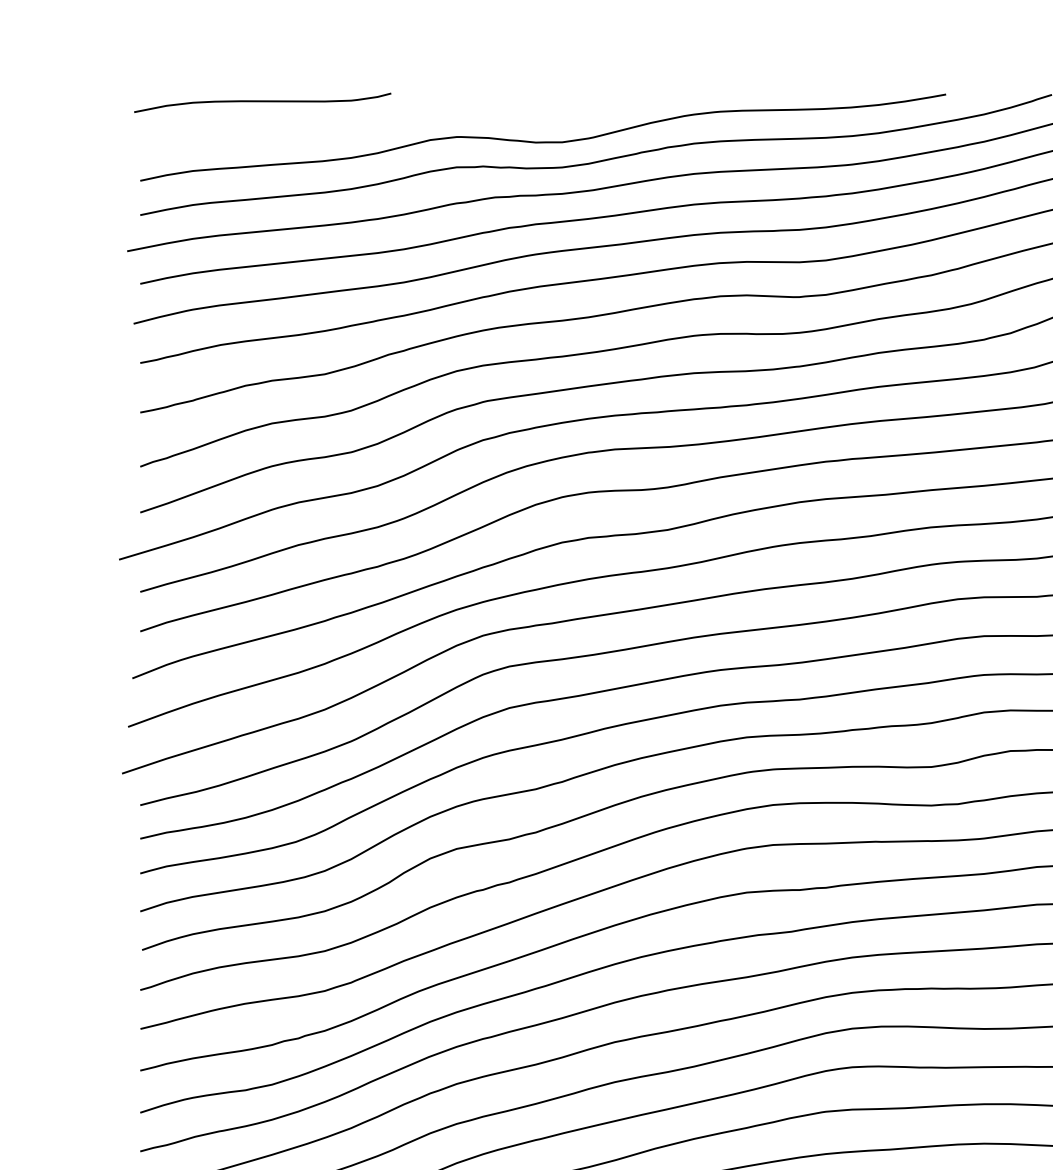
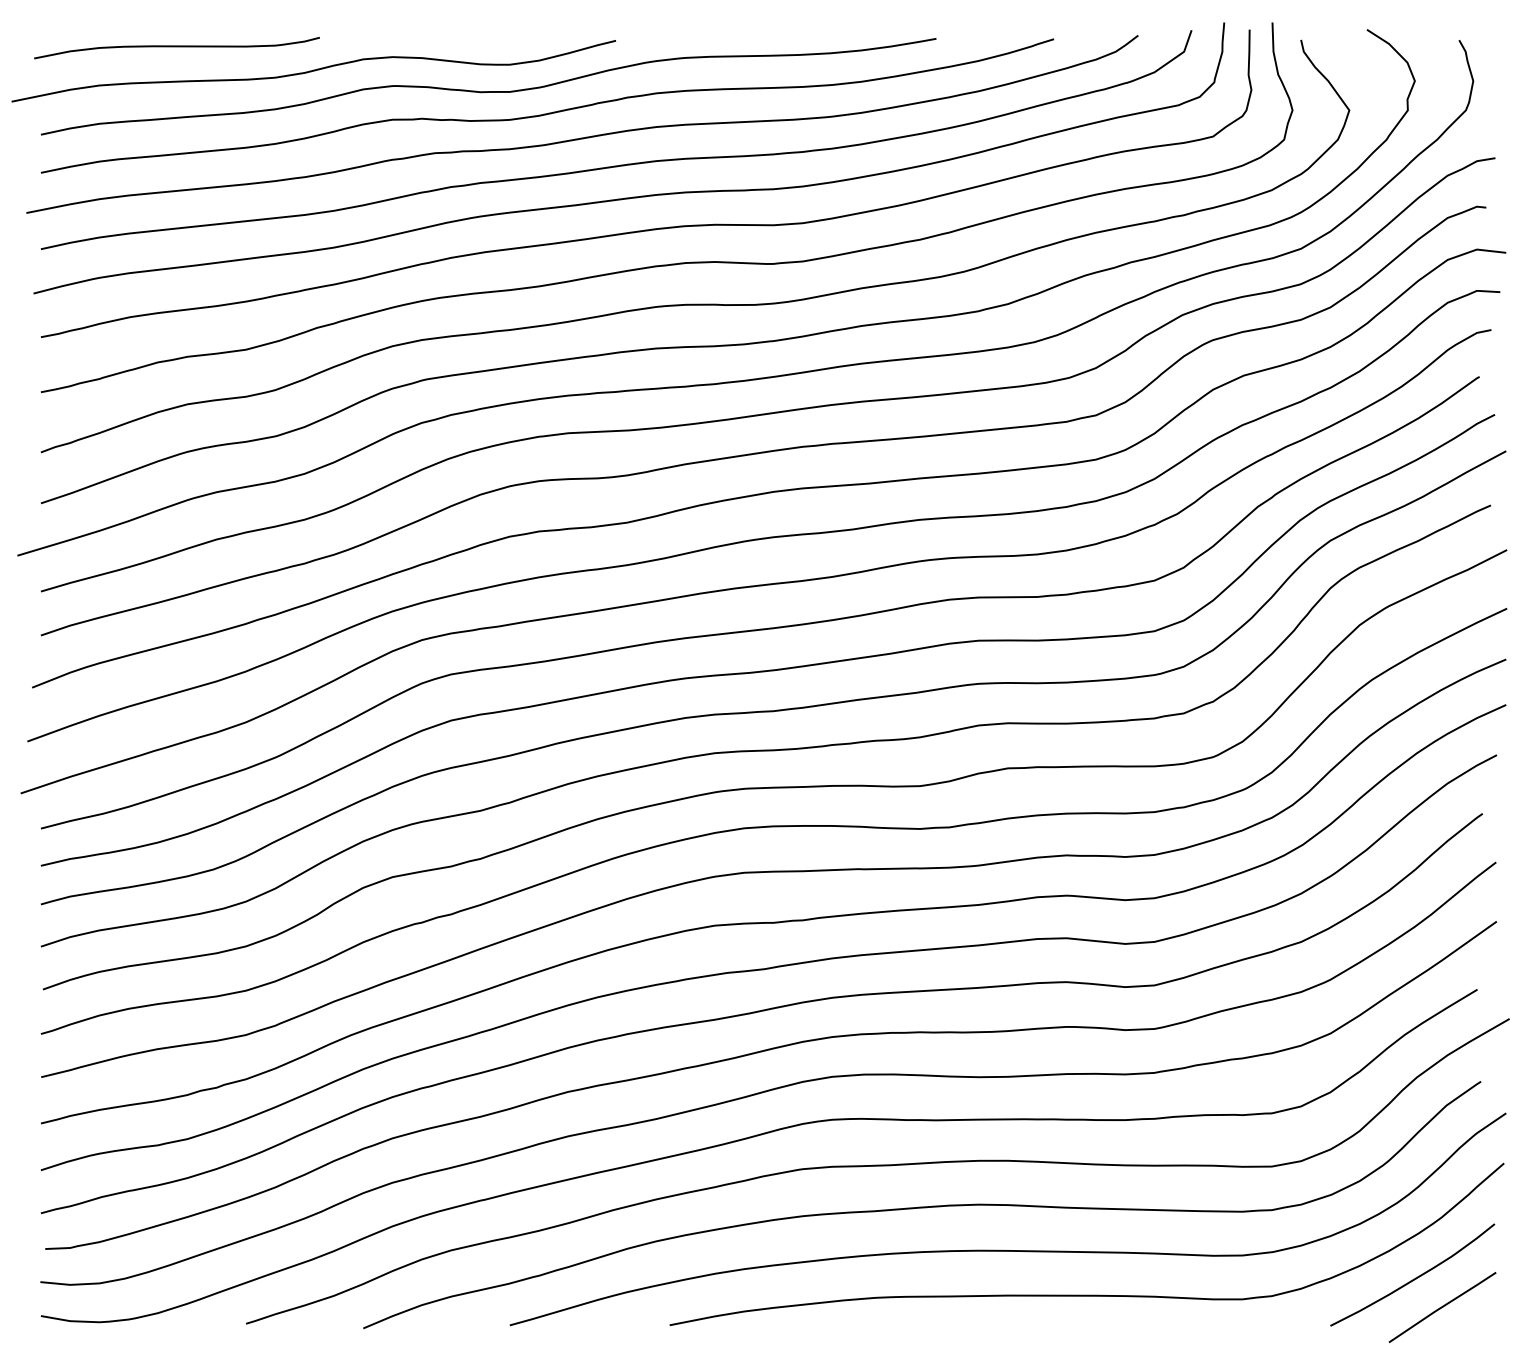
curve: (385, 123) -> (313, 71), added

